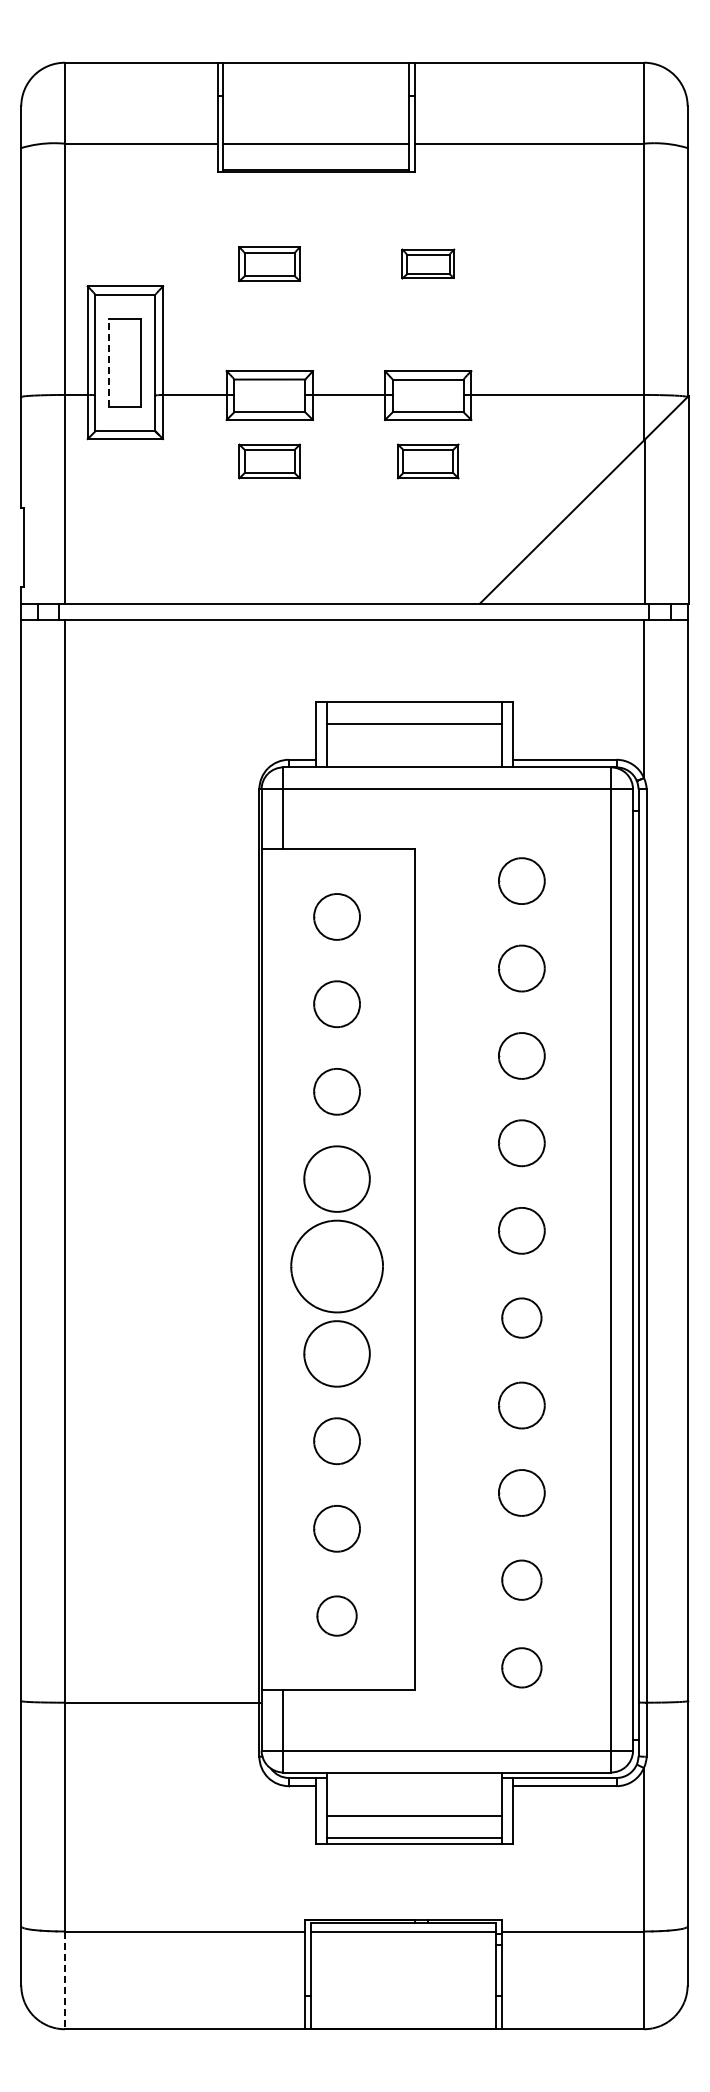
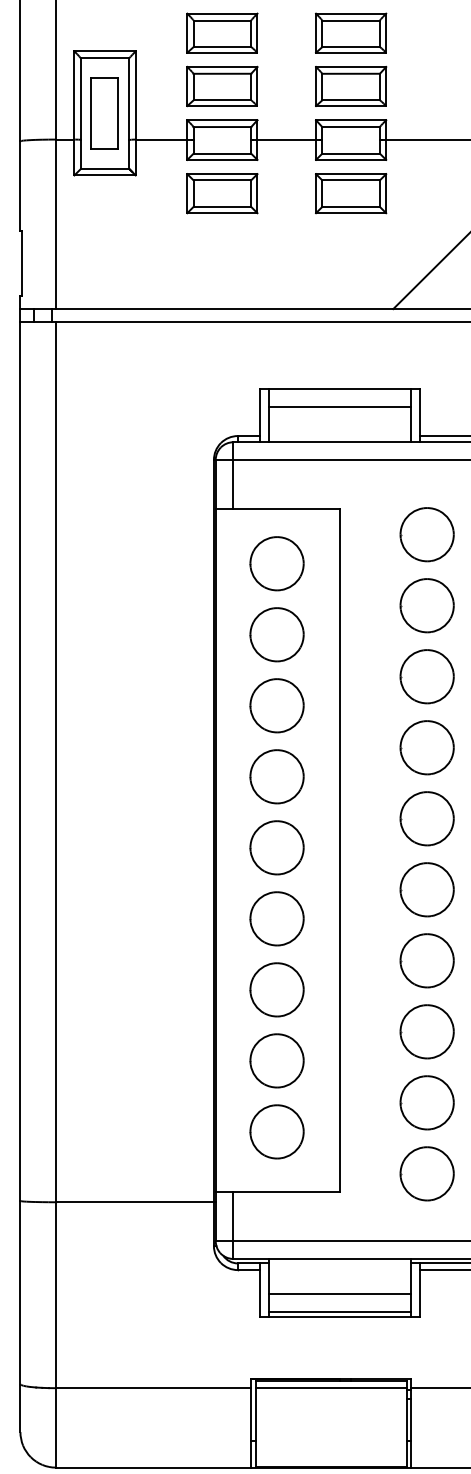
part: (428, 263) -> (351, 32), size x1.67
part: (269, 264) -> (222, 33), size x1.43
part: (269, 329) -> (222, 86), added
part: (428, 329) -> (351, 86), added
line: (108, 363) -> (91, 114), dashed -> solid
part: (269, 461) -> (222, 193), size x1.43
part: (428, 461) -> (351, 193), size x1.43
part: (521, 880) -> (426, 534), size x1.43
part: (336, 916) -> (276, 563), size x1.43
part: (521, 968) -> (426, 605), size x1.43
part: (336, 1003) -> (276, 634), size x1.43
part: (521, 1055) -> (426, 676), size x1.43
part: (336, 1091) -> (276, 705), size x1.43
part: (521, 1142) -> (426, 747), size x1.43
part: (521, 1230) -> (426, 818), size x1.43
part: (336, 1266) -> (276, 847), size x0.71
part: (521, 1317) -> (426, 889), size x1.67
part: (521, 1405) -> (426, 960), size x1.43
part: (336, 1440) -> (276, 989), size x1.43
part: (521, 1492) -> (426, 1031), size x1.43
part: (336, 1528) -> (276, 1060), size x1.43
part: (521, 1579) -> (426, 1102), size x1.67
part: (336, 1615) -> (276, 1131), size x1.67
part: (521, 1667) -> (426, 1173), size x1.67
line: (64, 1980) -> (55, 1427), dashed -> solid

